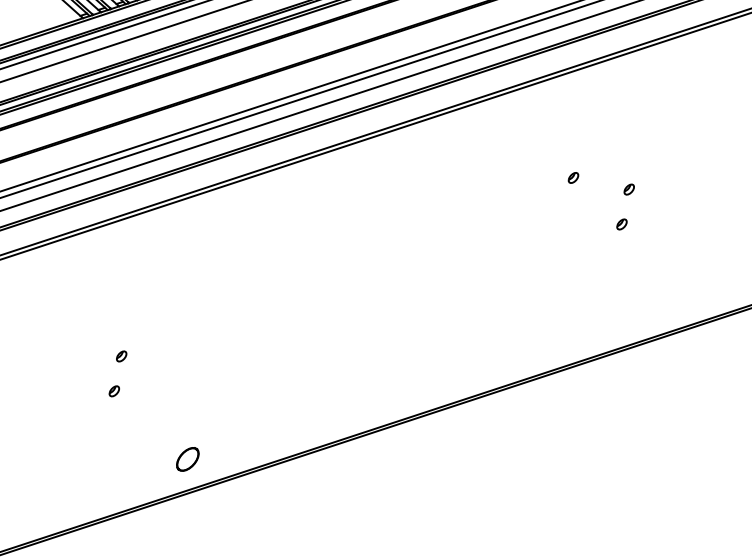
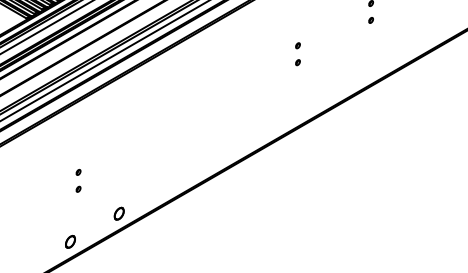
part: (572, 177) -> (270, 45), removed
part: (75, 495) -> (70, 241), added

